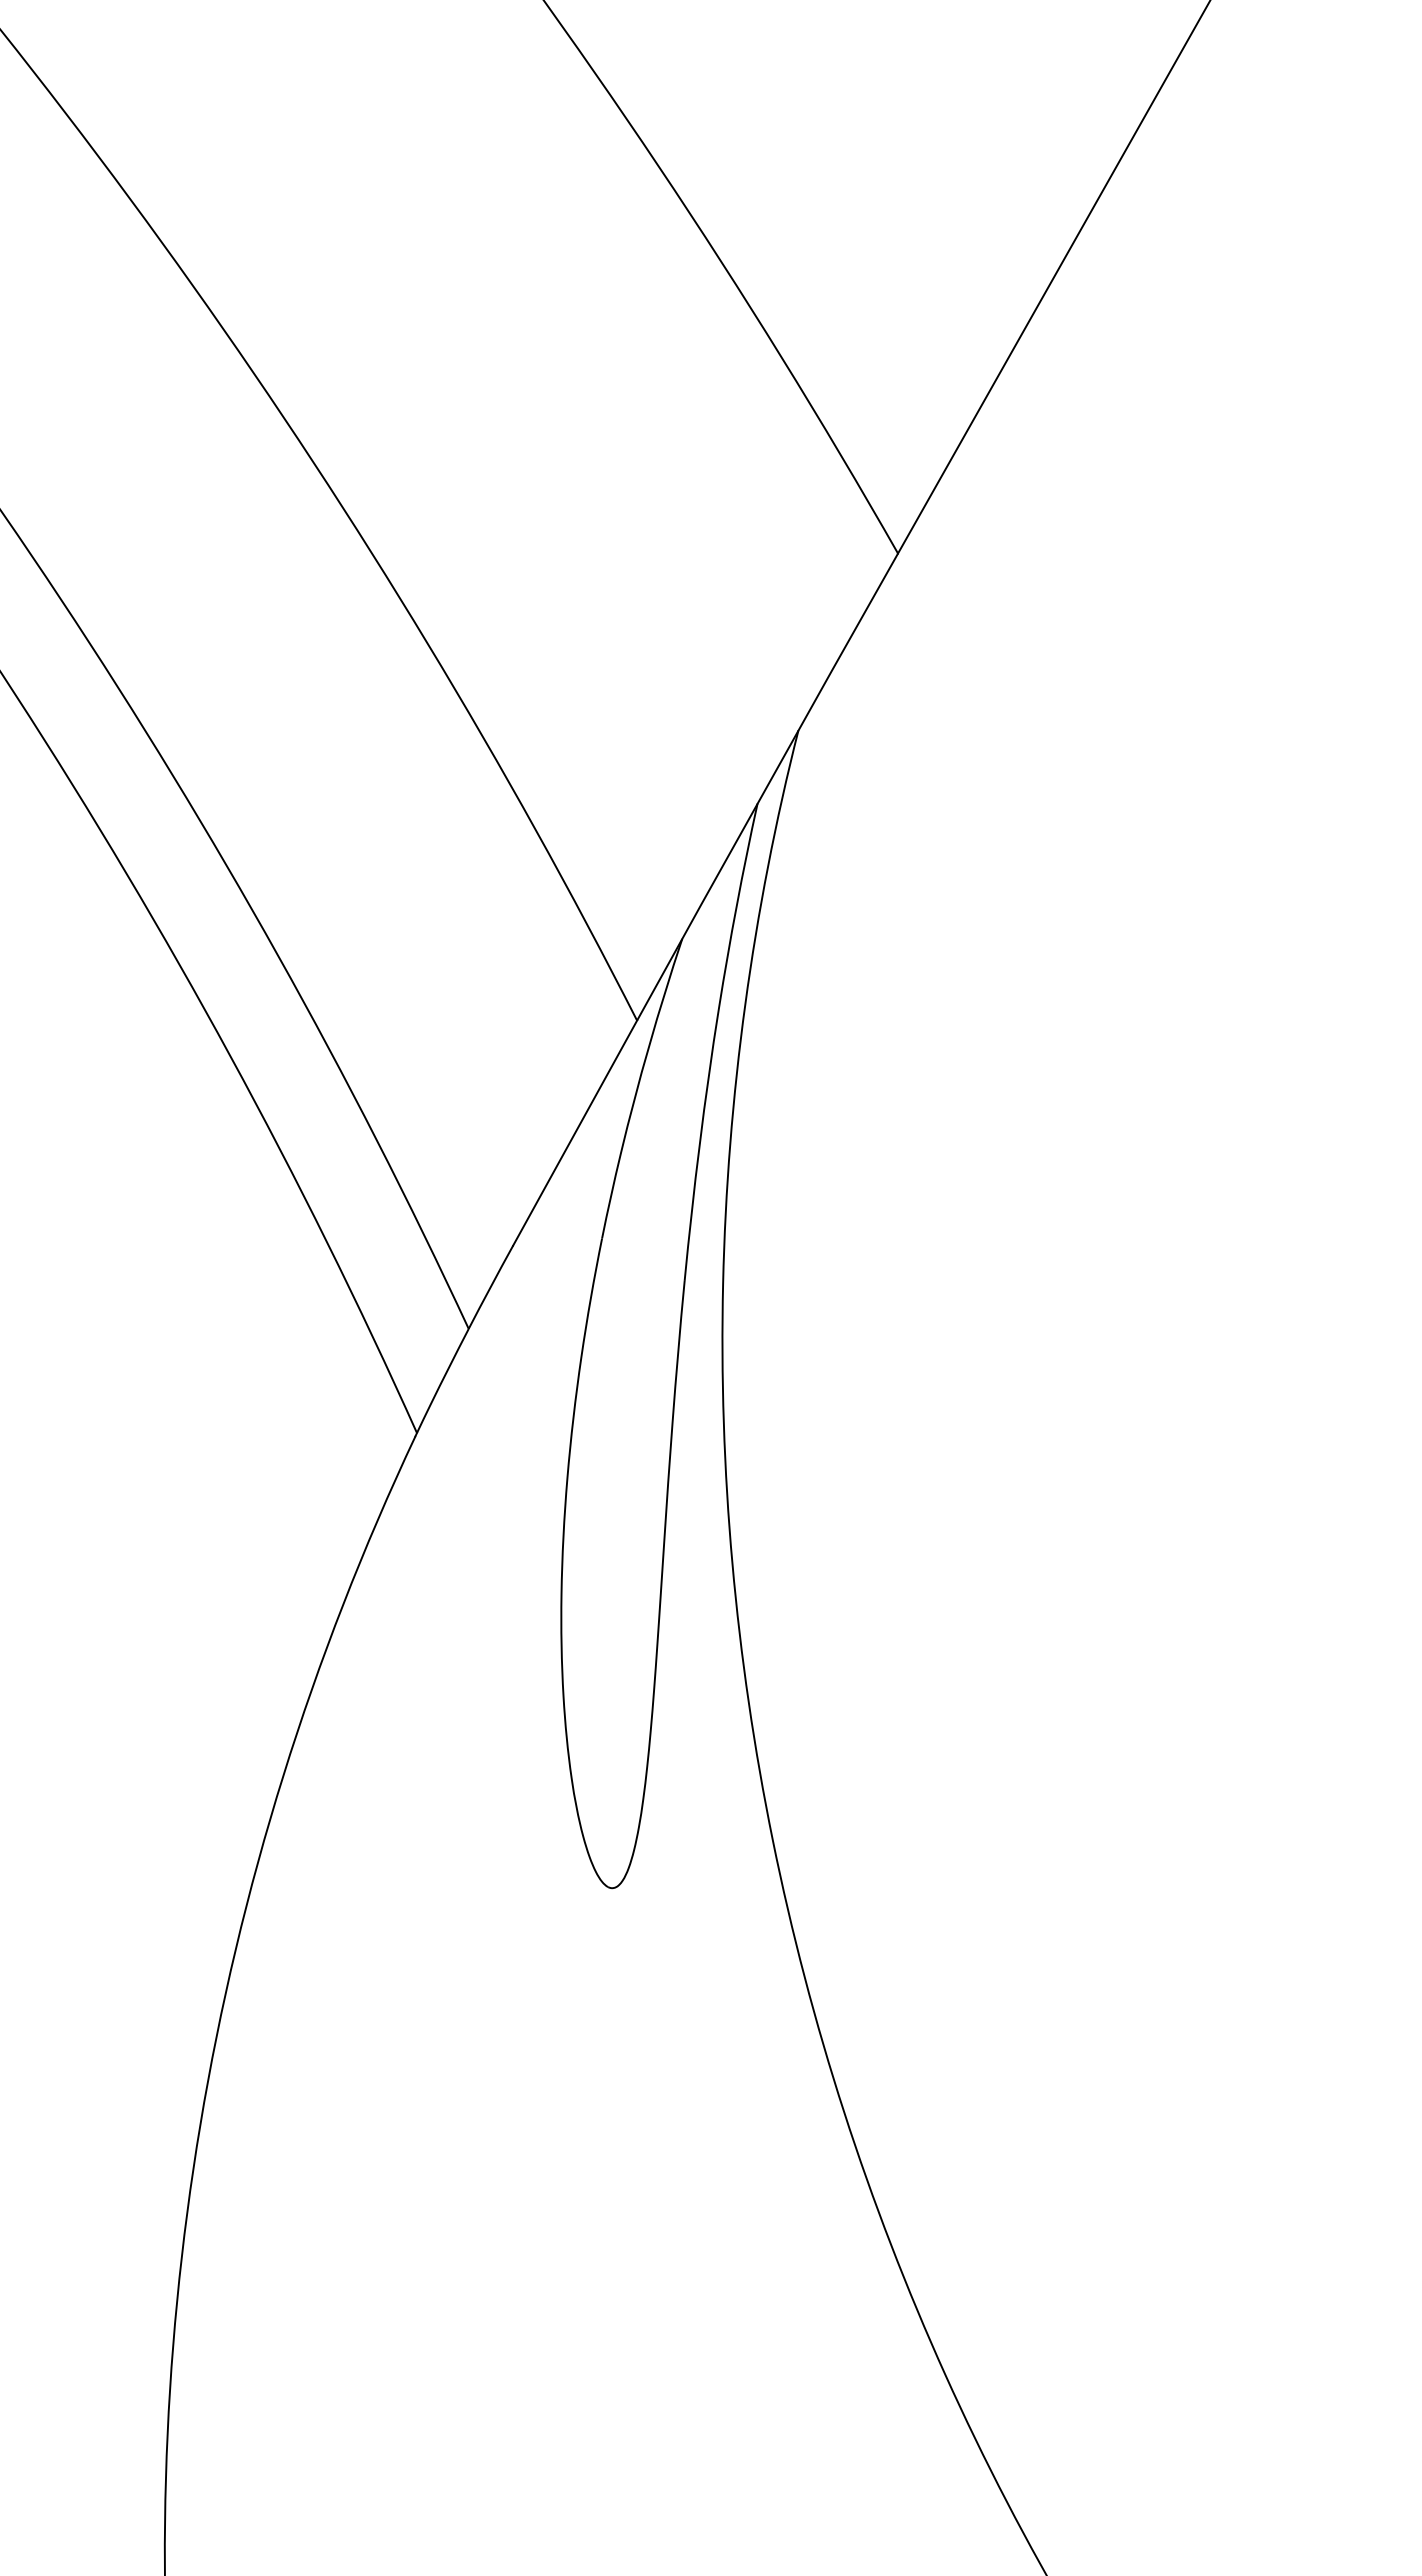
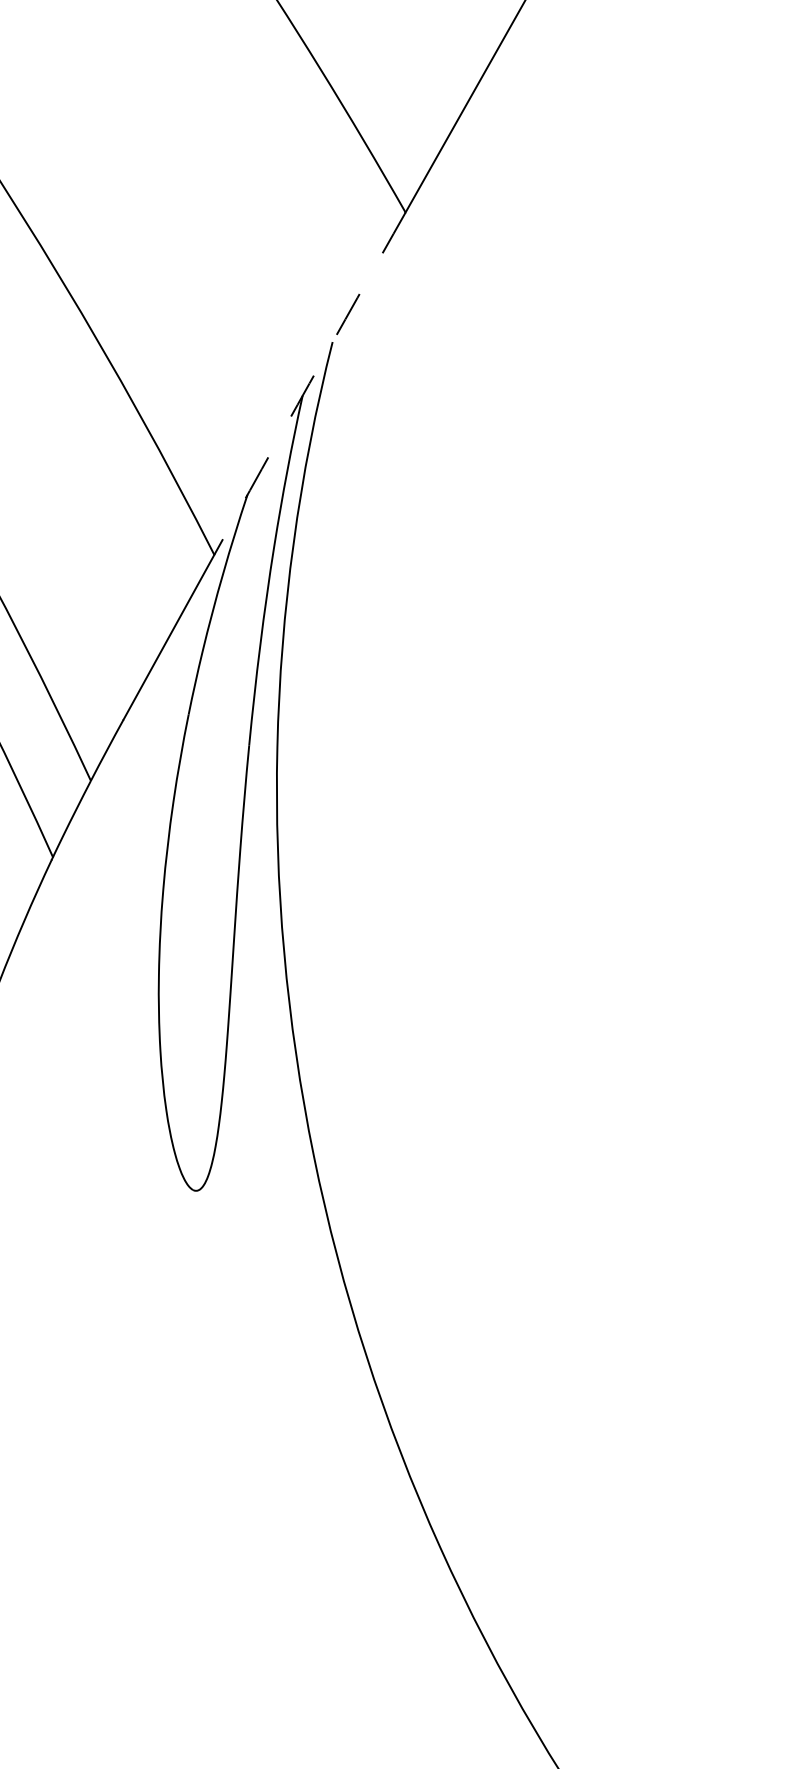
arc: (766, 786) -> (309, 383), solid -> dashed

